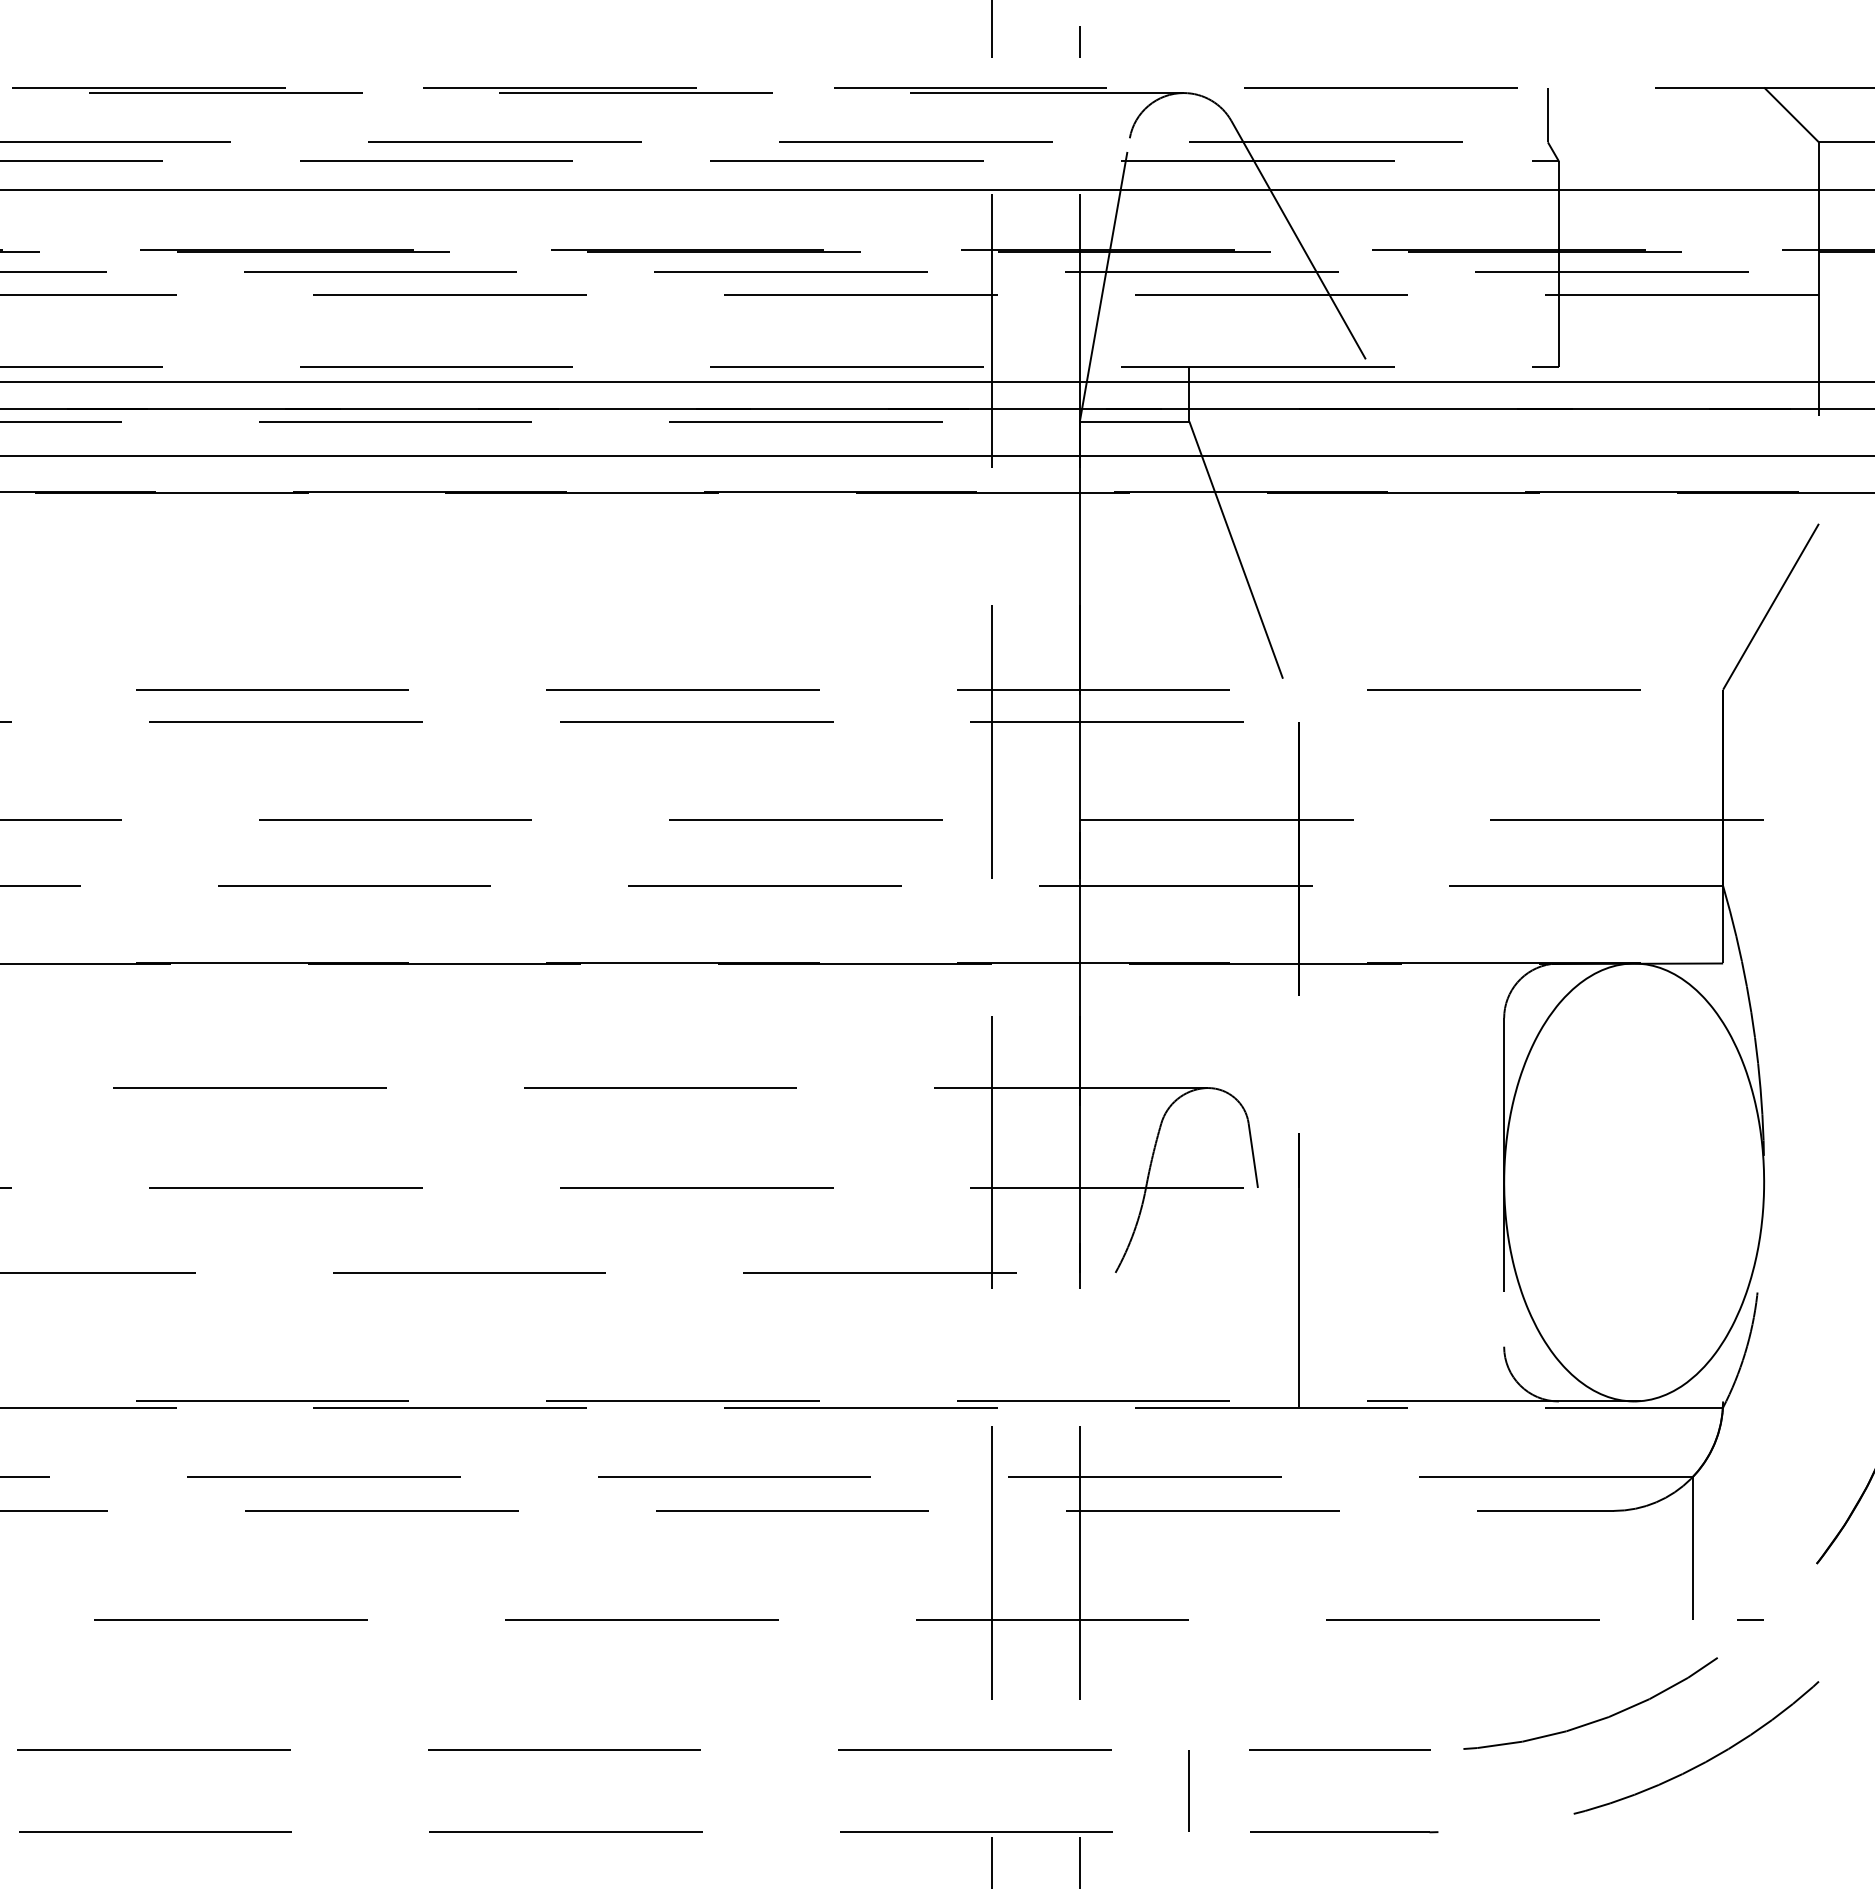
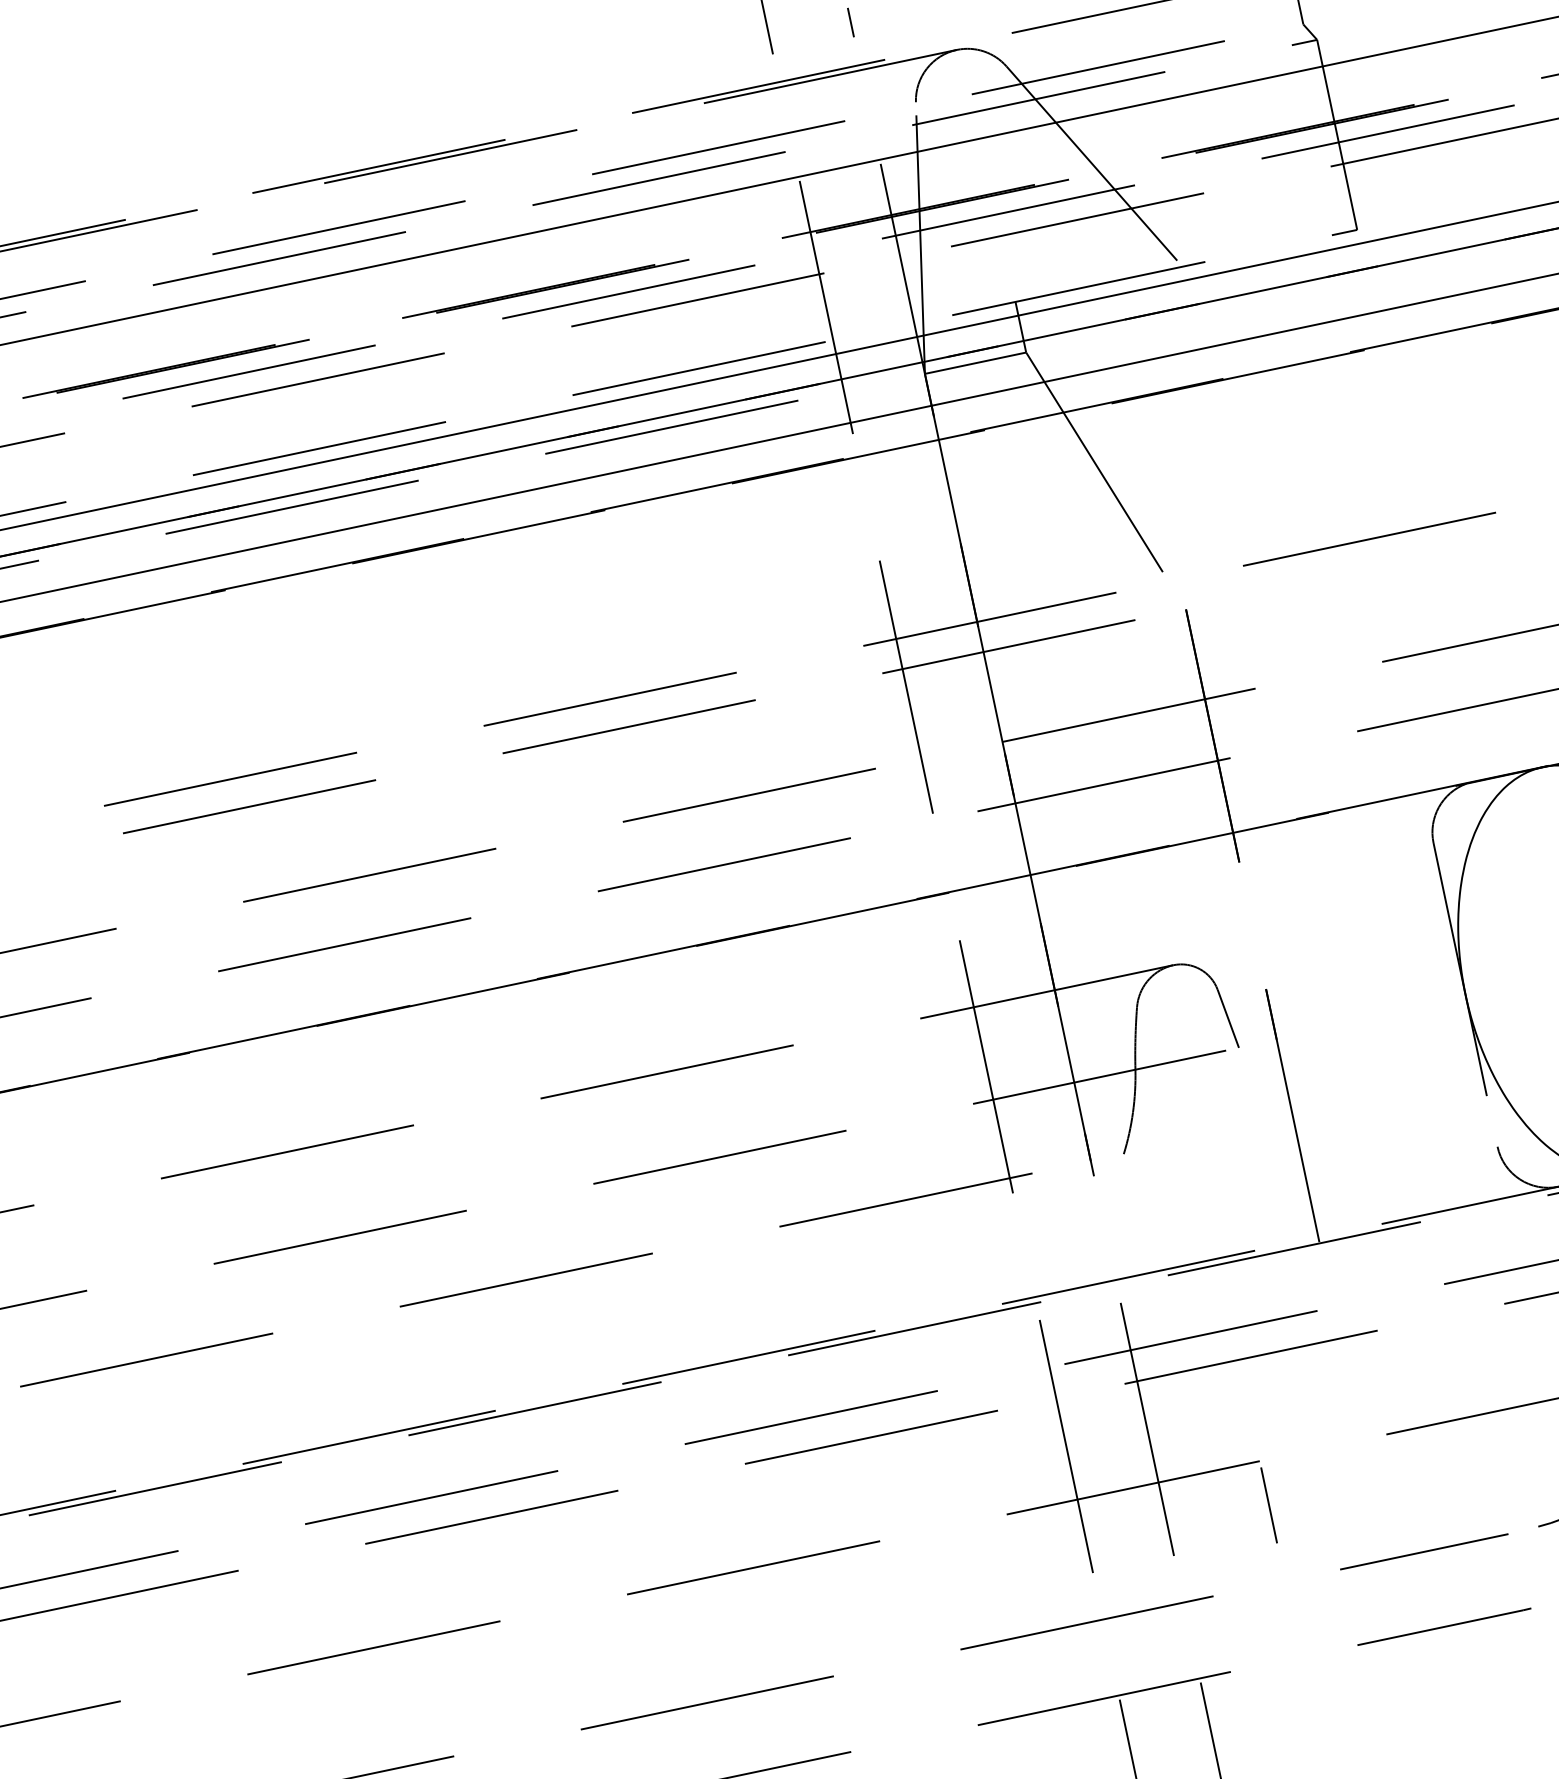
line: (1188, 1790) -> (1268, 1504), moved

